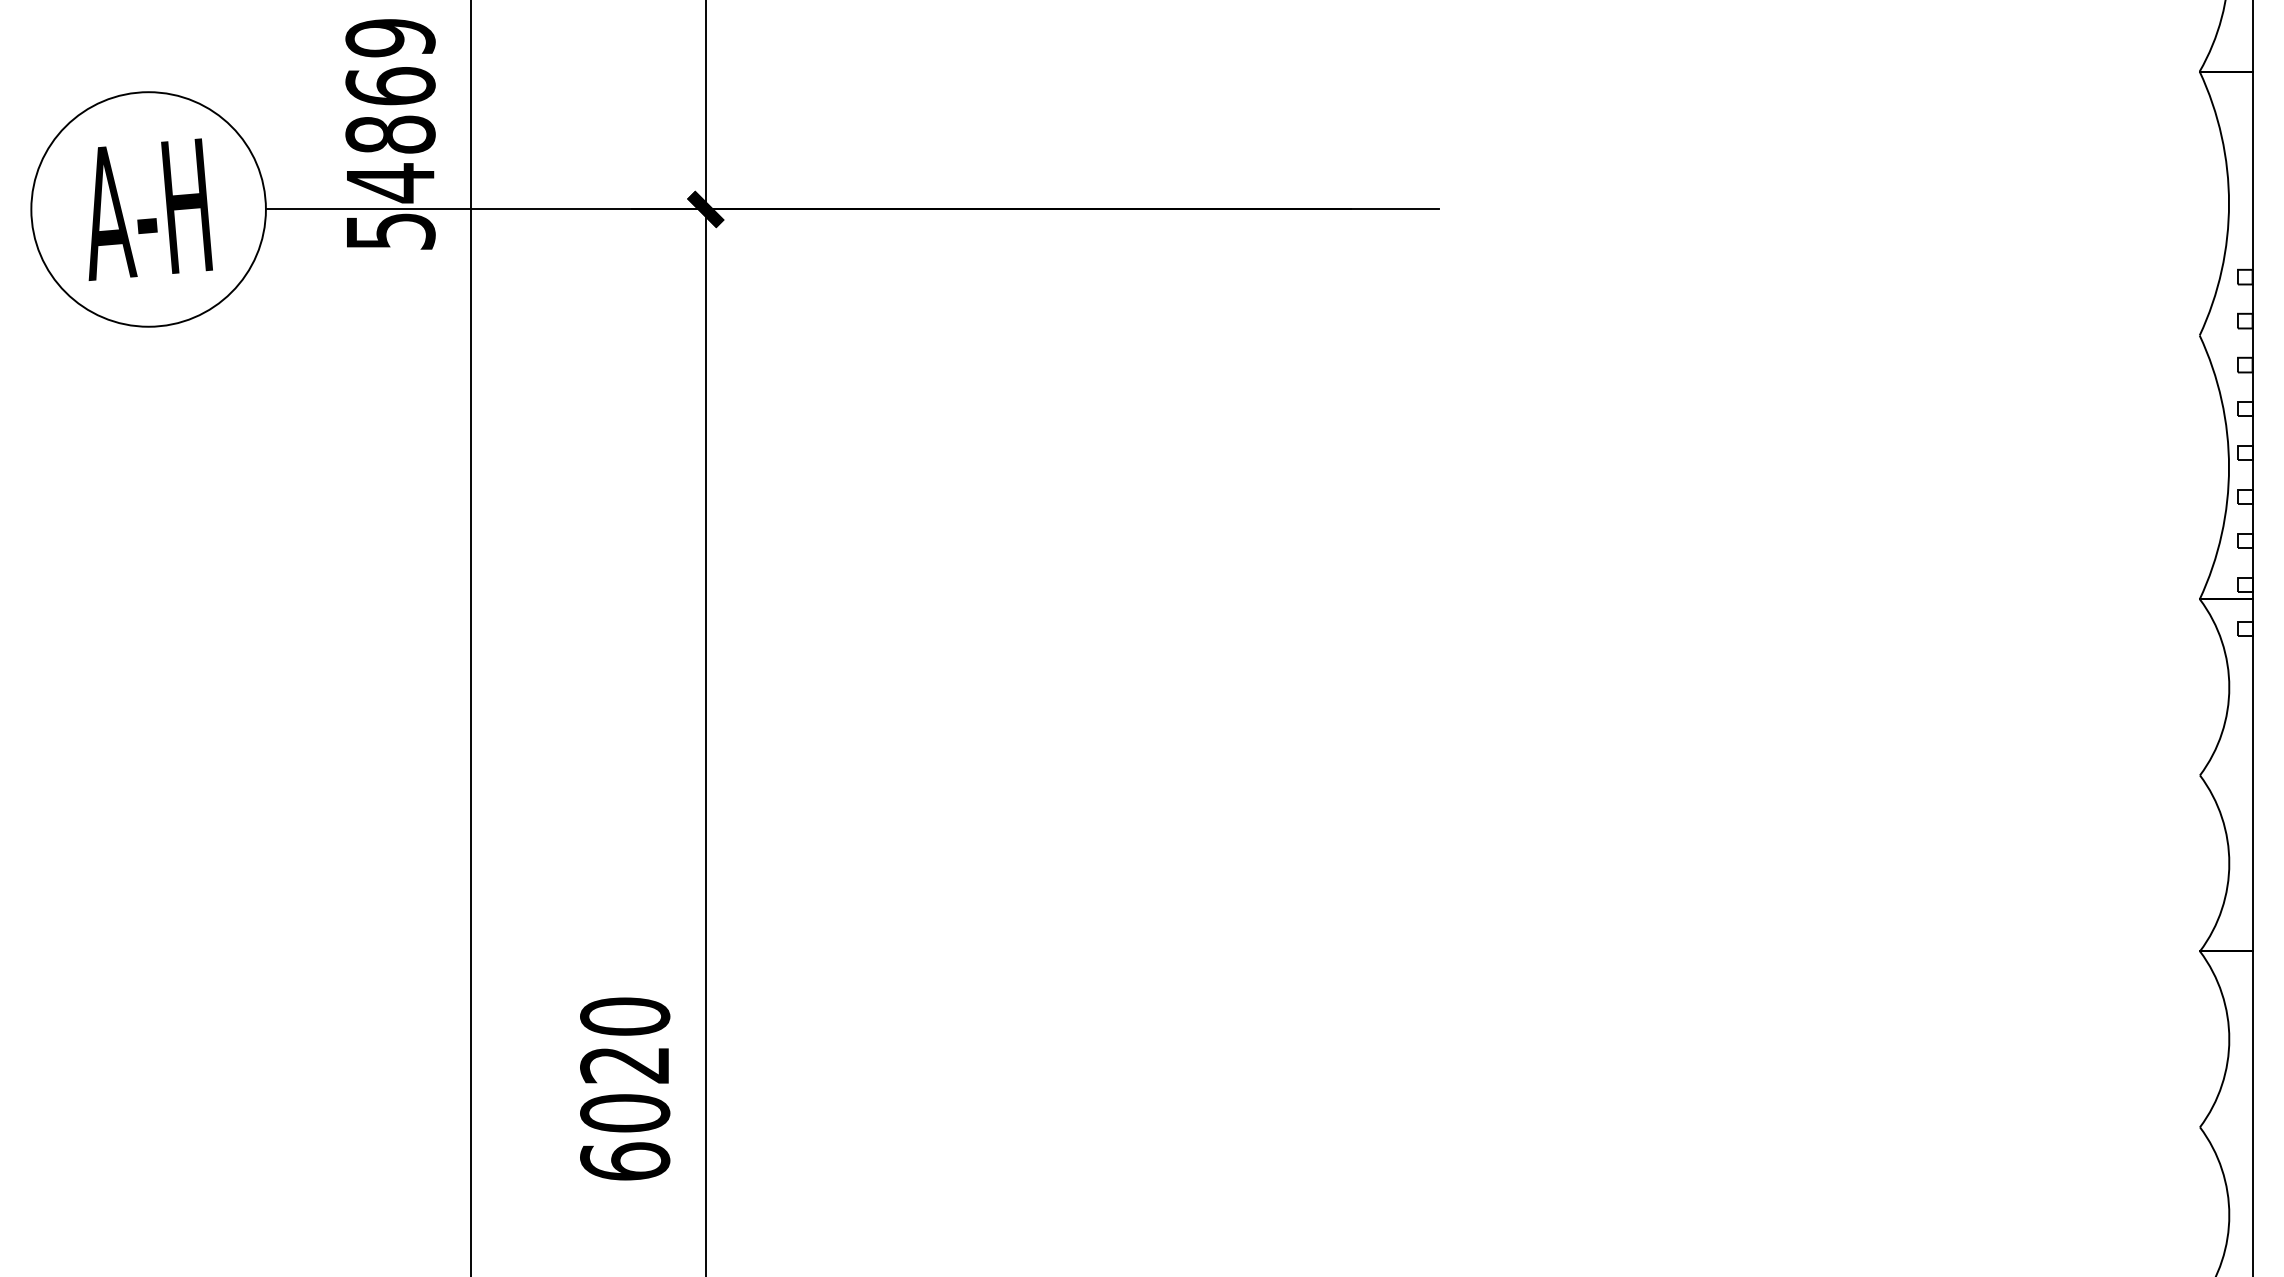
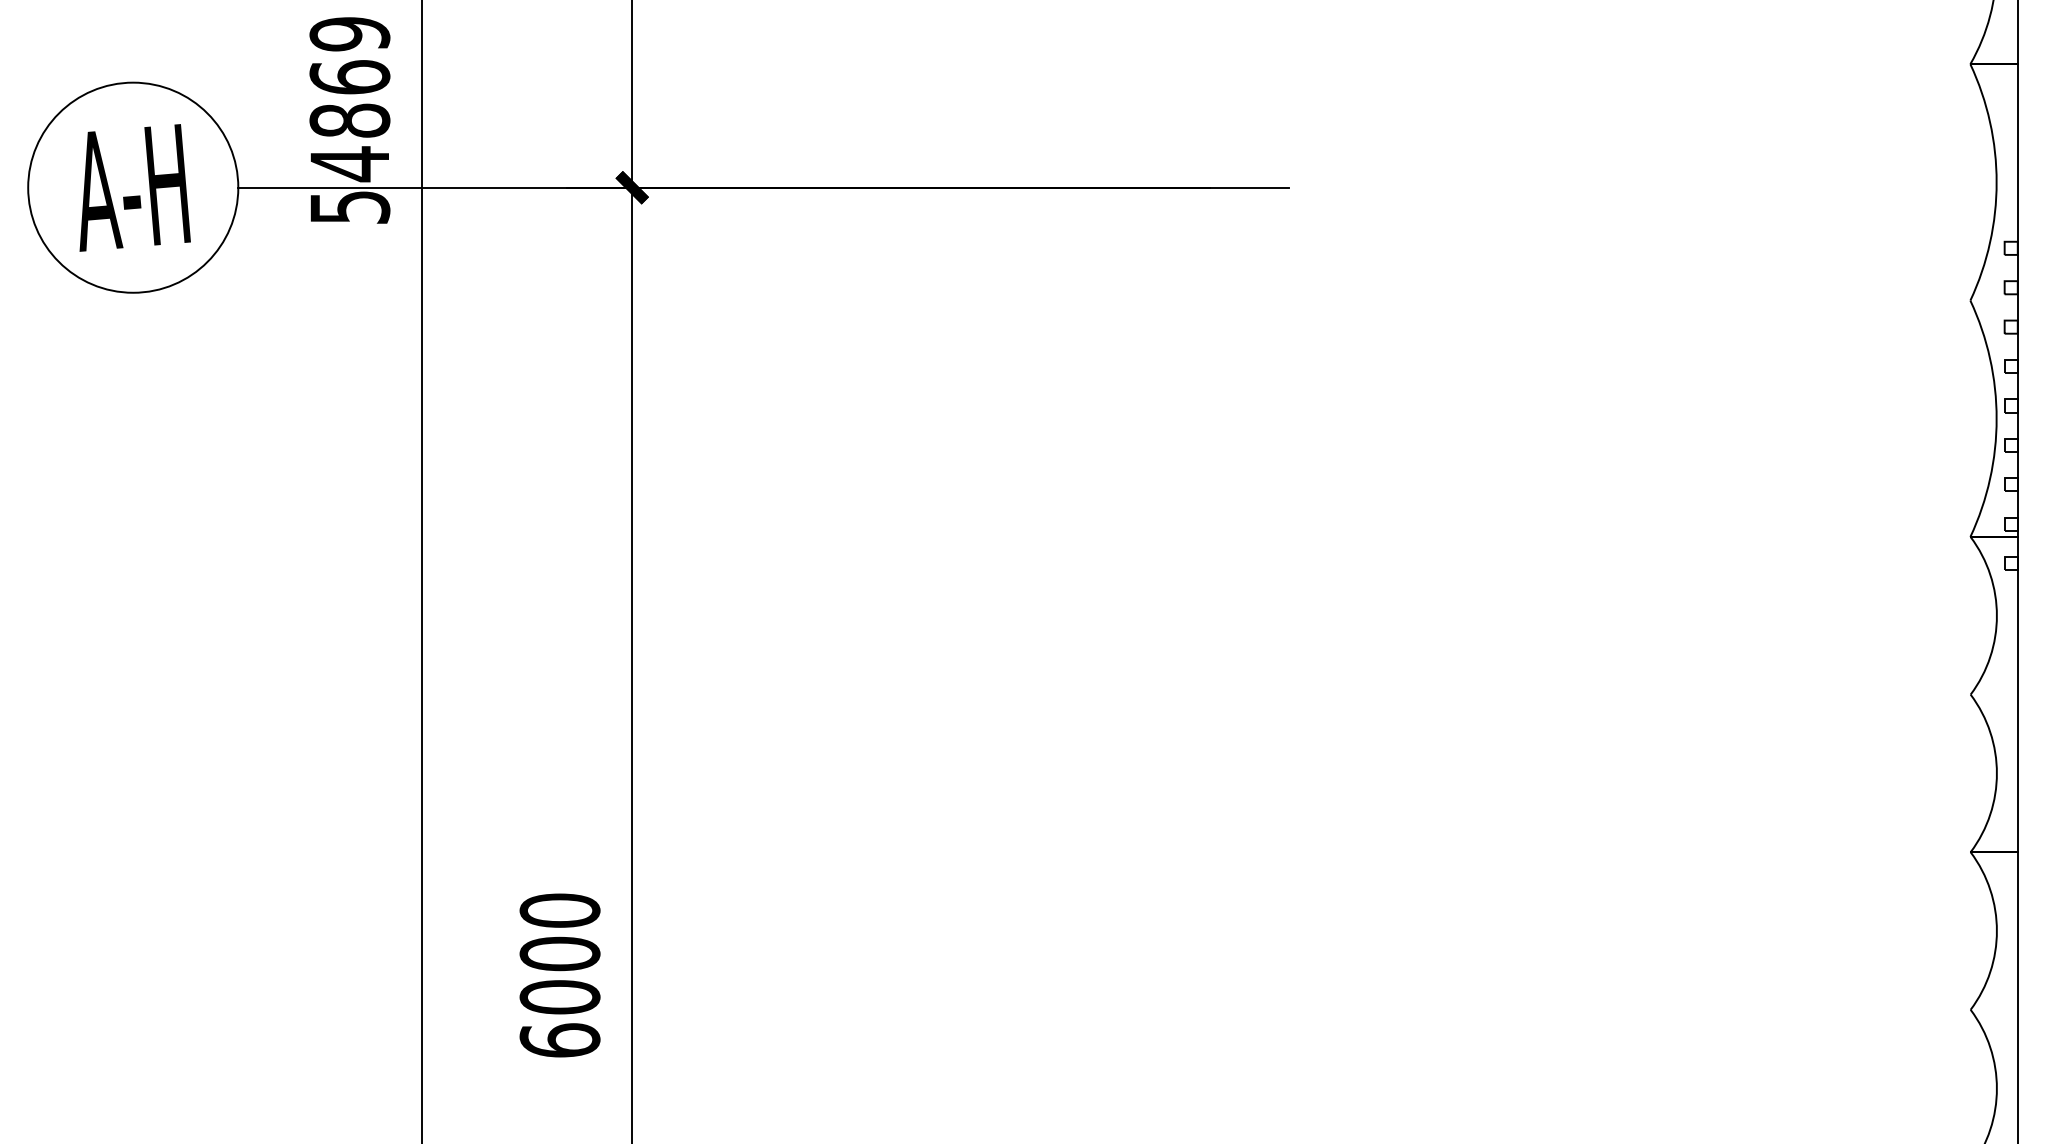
text: (625, 1064) -> (560, 953), 6020 -> 6000

